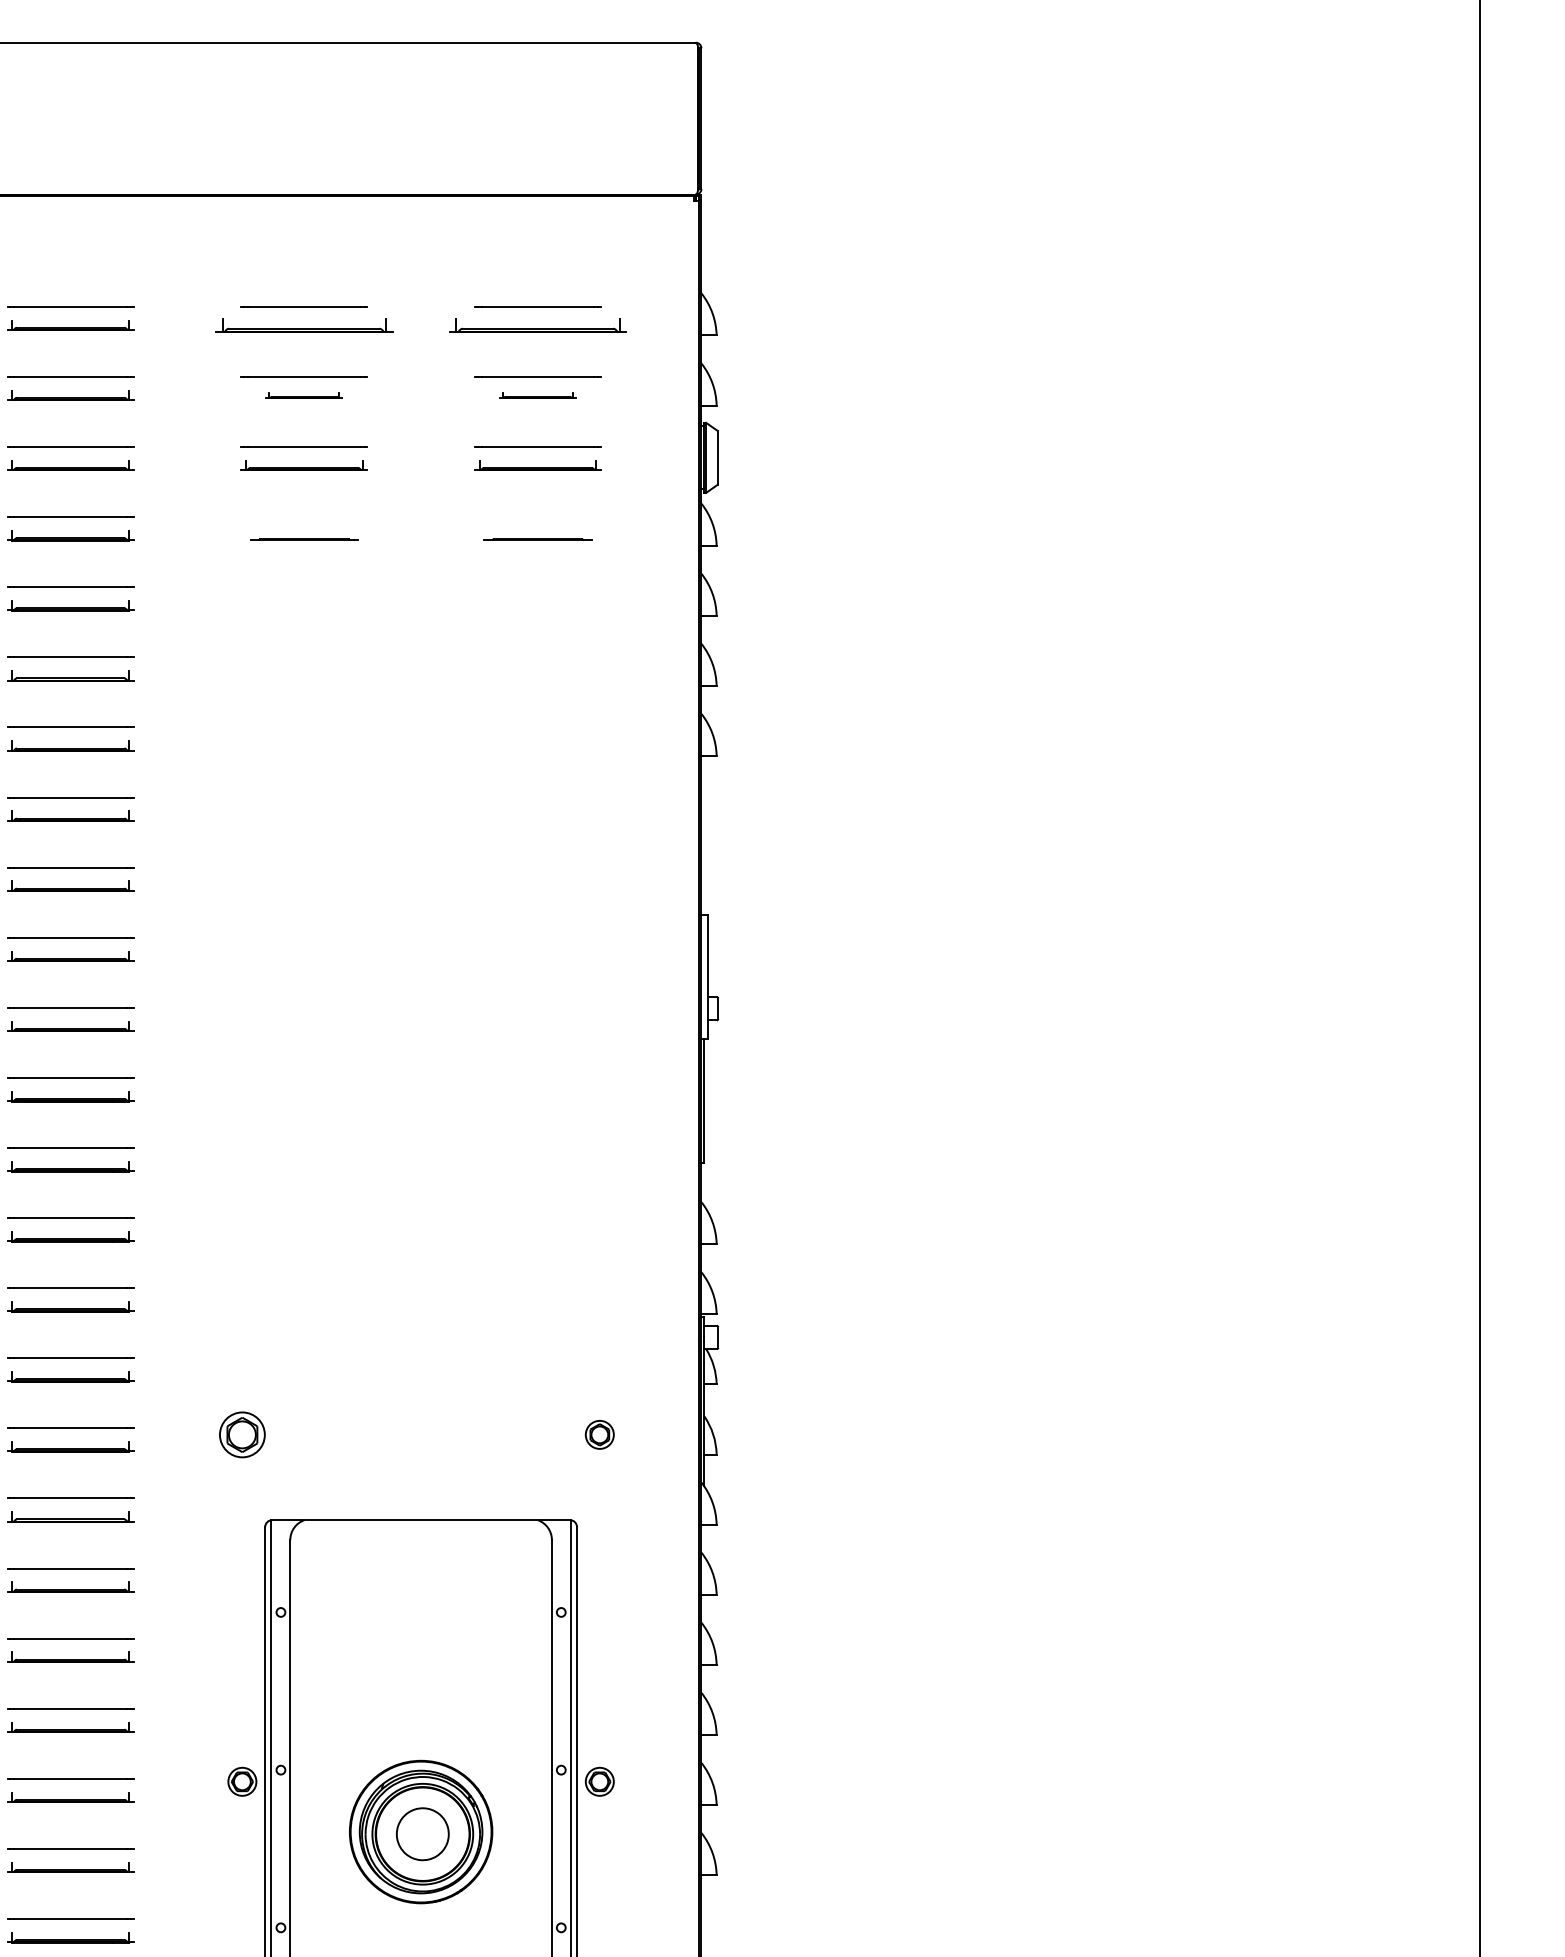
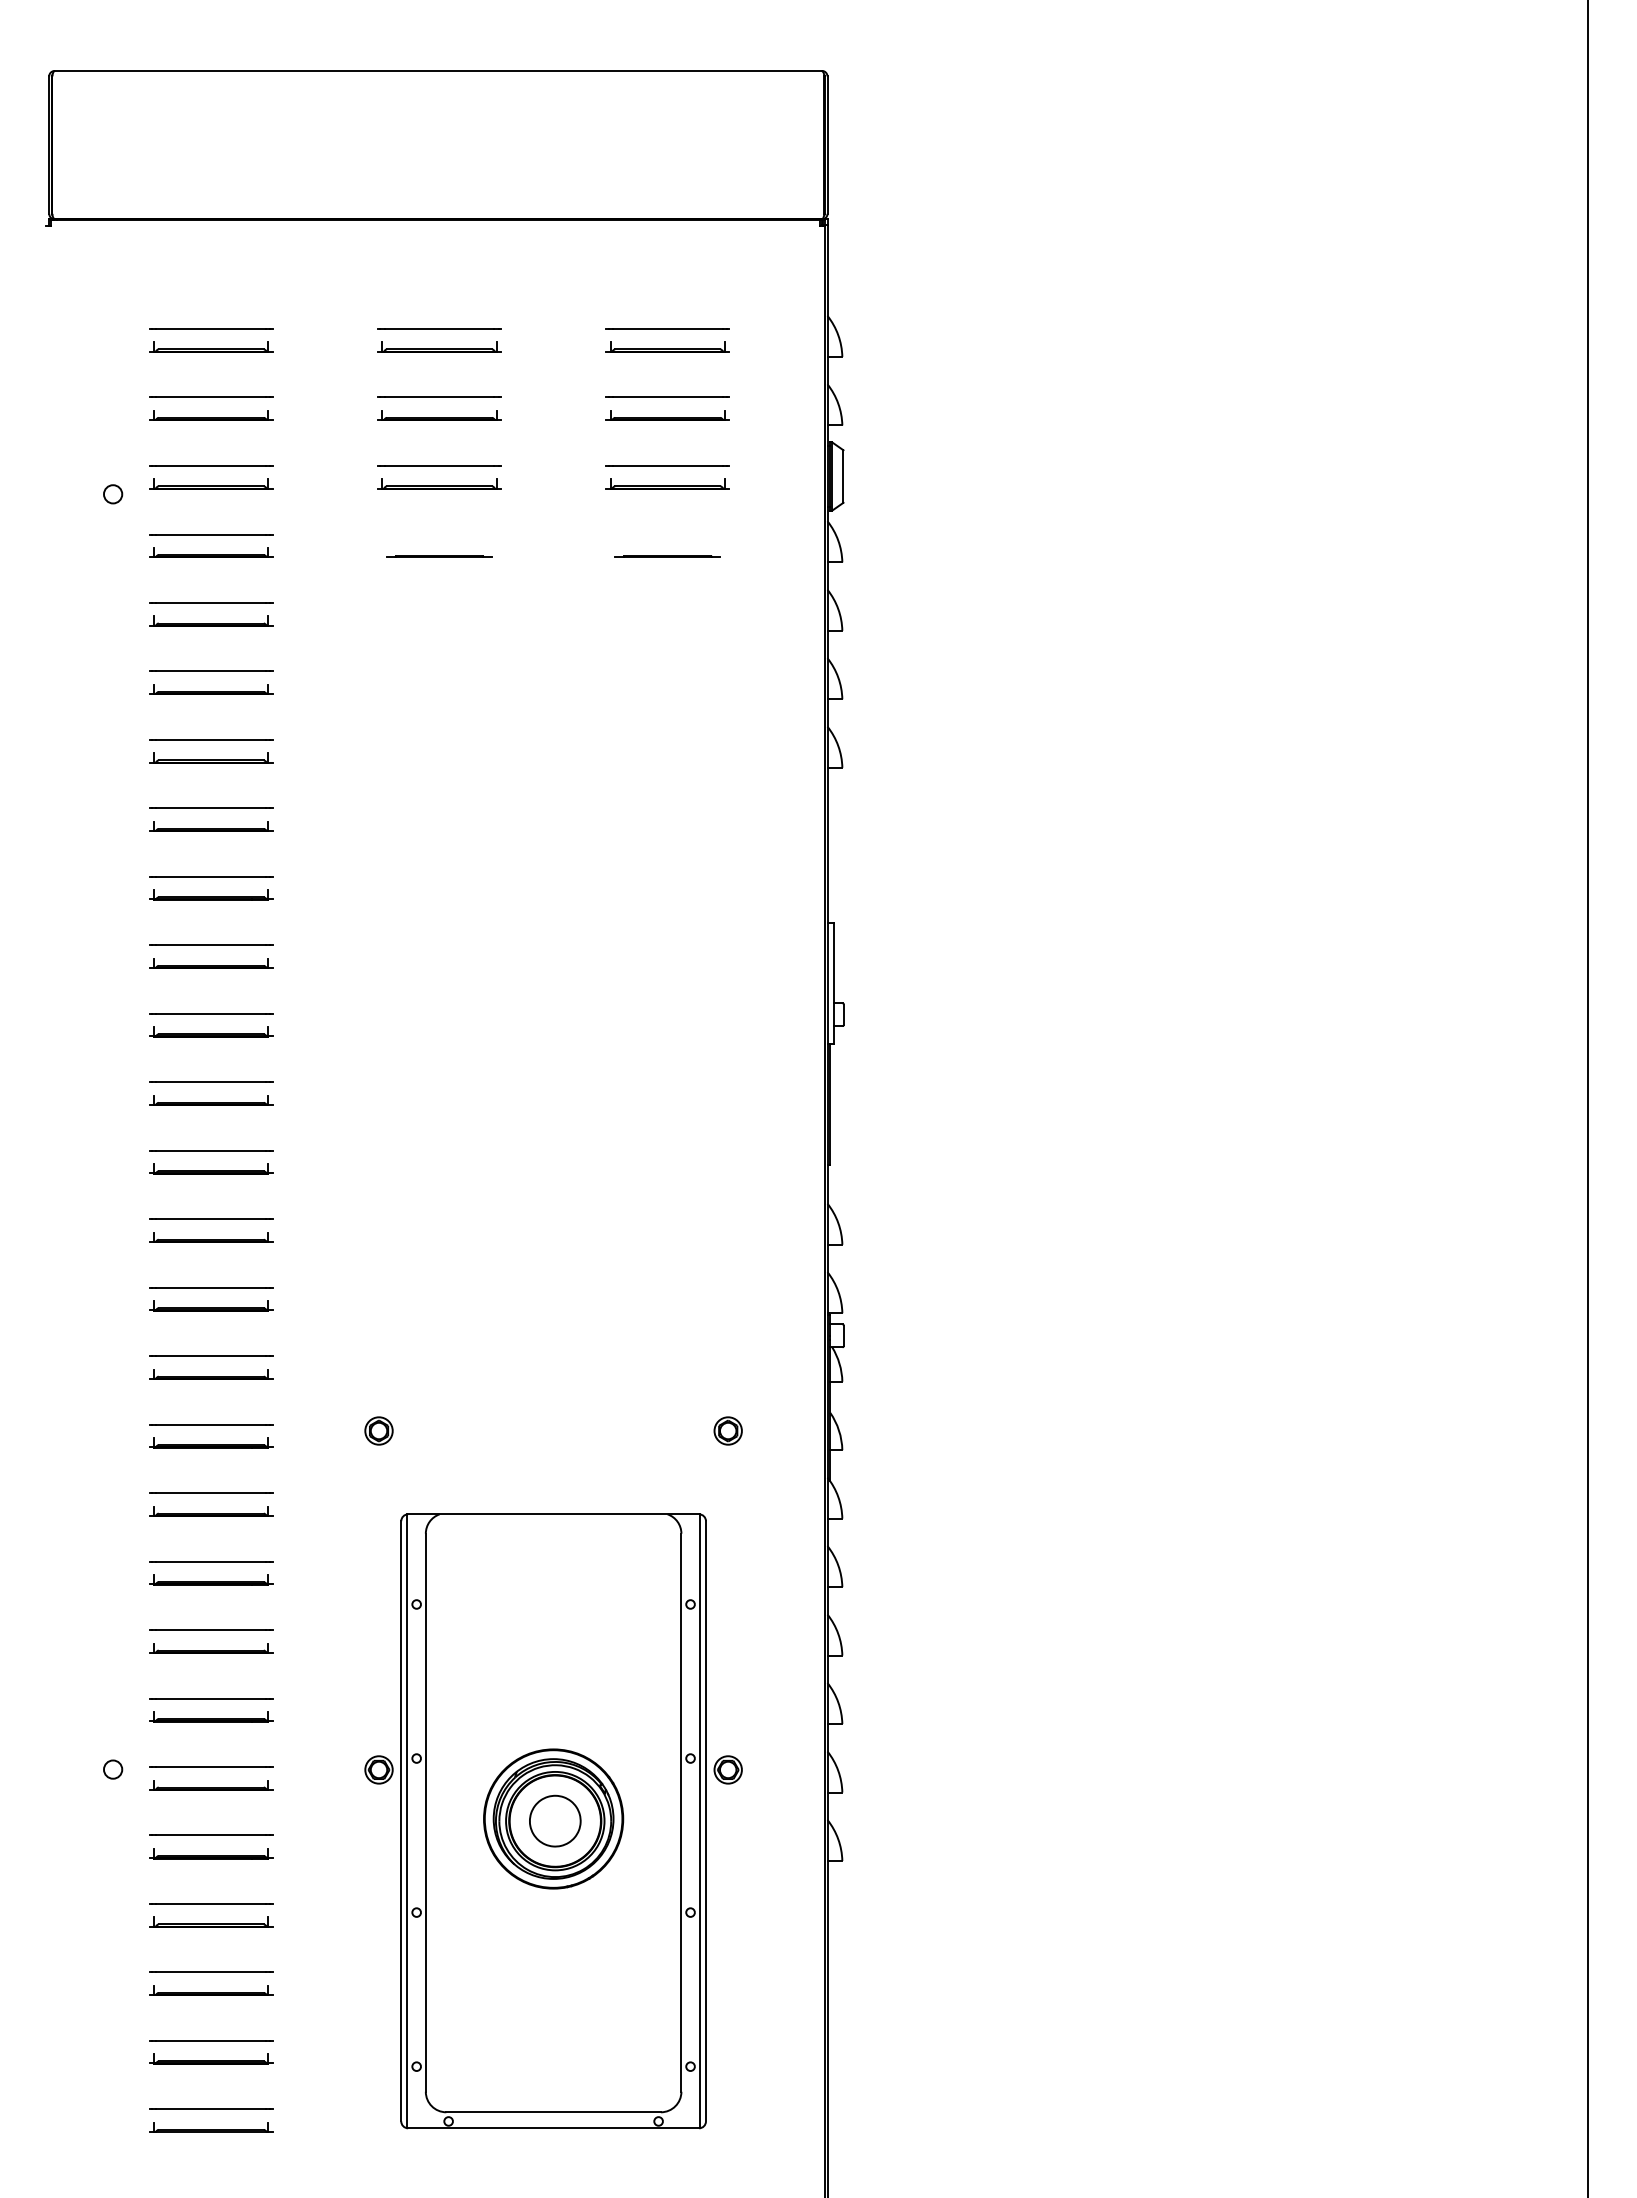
part: (304, 324) -> (439, 346), size x0.71
part: (537, 324) -> (667, 346), size x0.71
part: (304, 395) -> (439, 415), size x1.67
part: (537, 395) -> (667, 415), size x1.67
part: (241, 1434) -> (378, 1430), size x0.62

